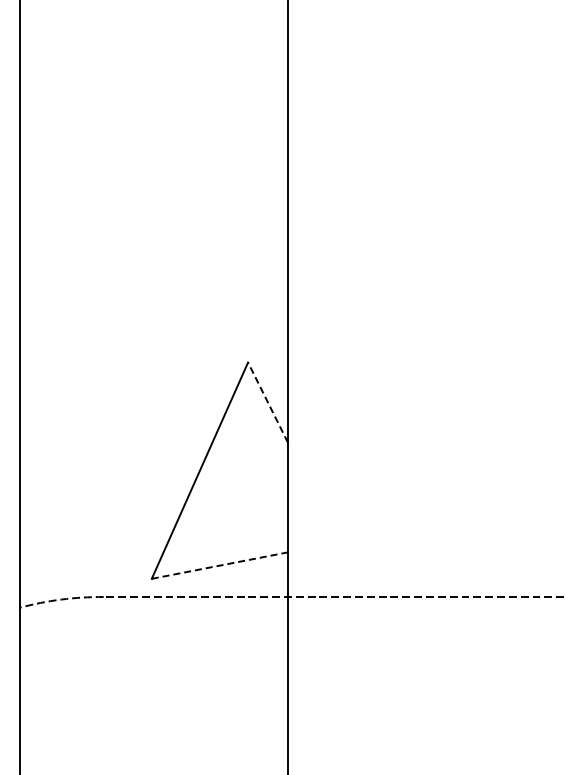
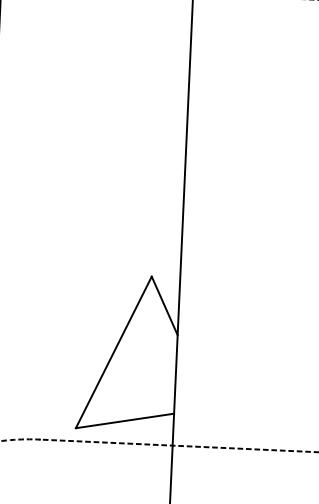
line: (268, 402) -> (165, 305), dashed -> solid
line: (220, 565) -> (125, 420), dashed -> solid

